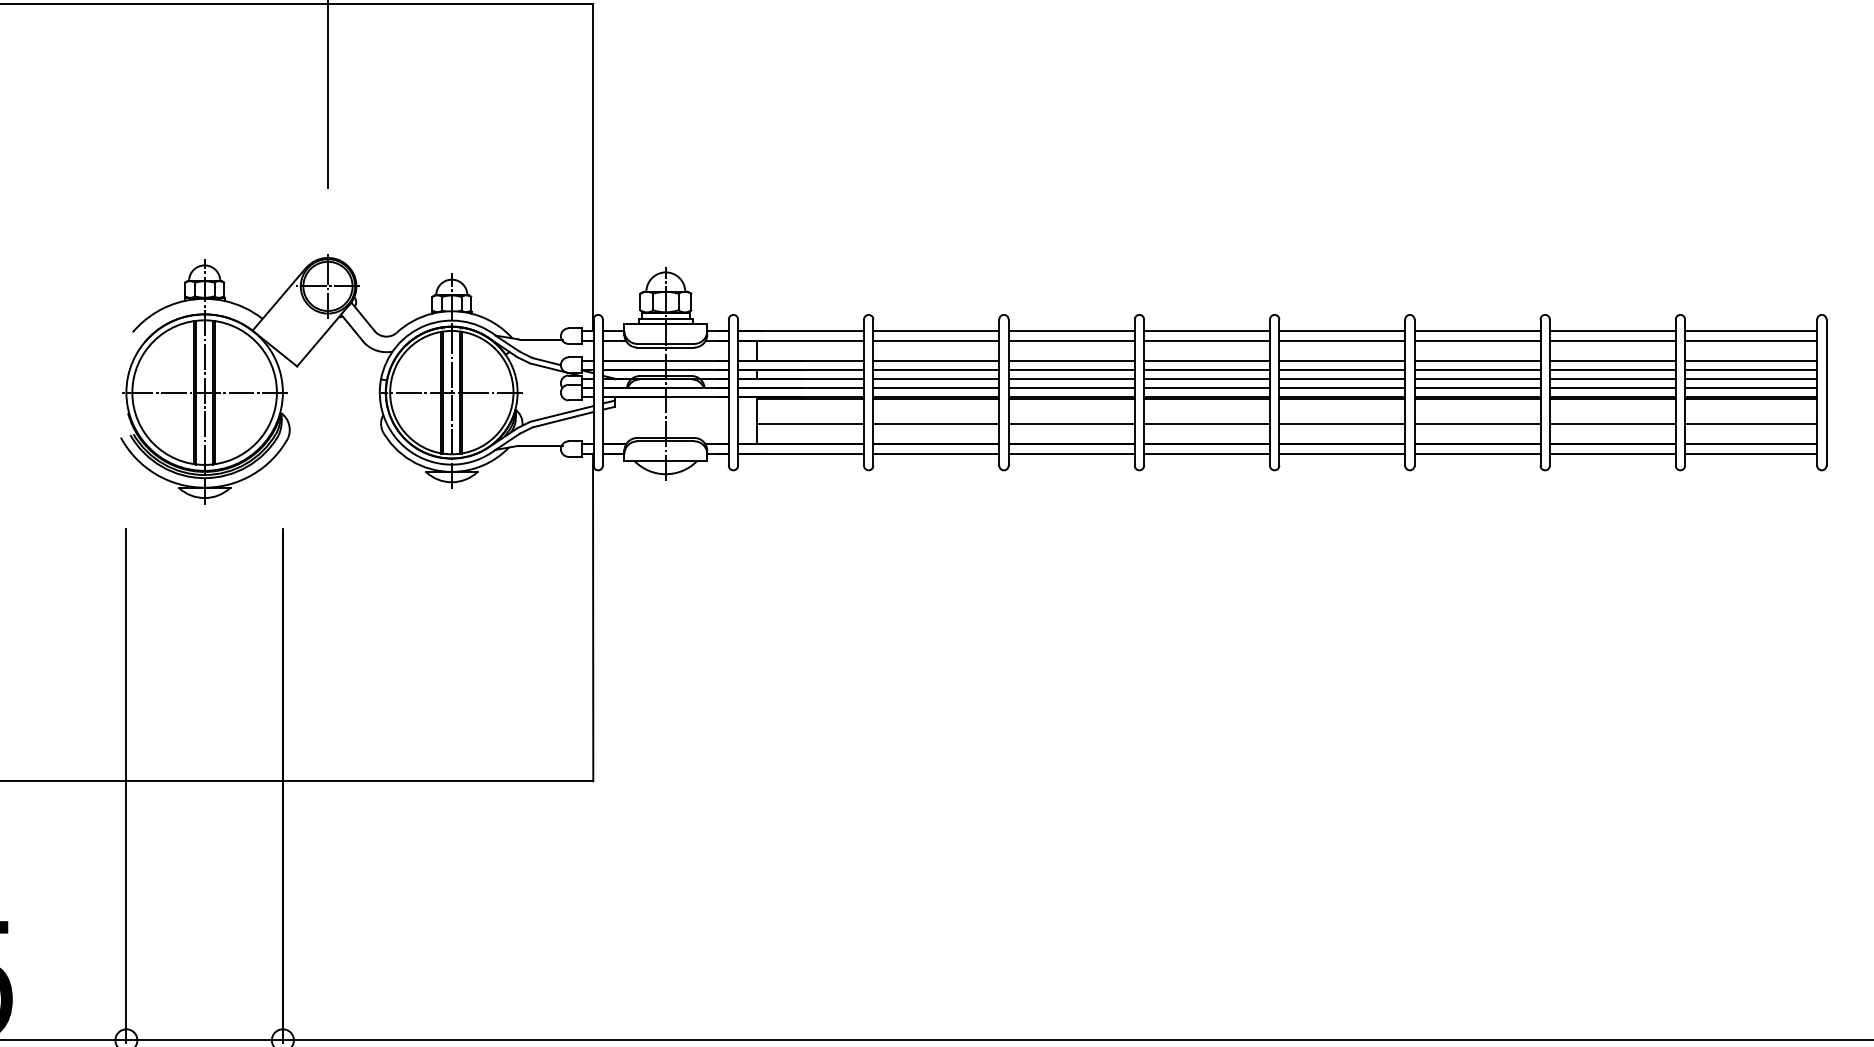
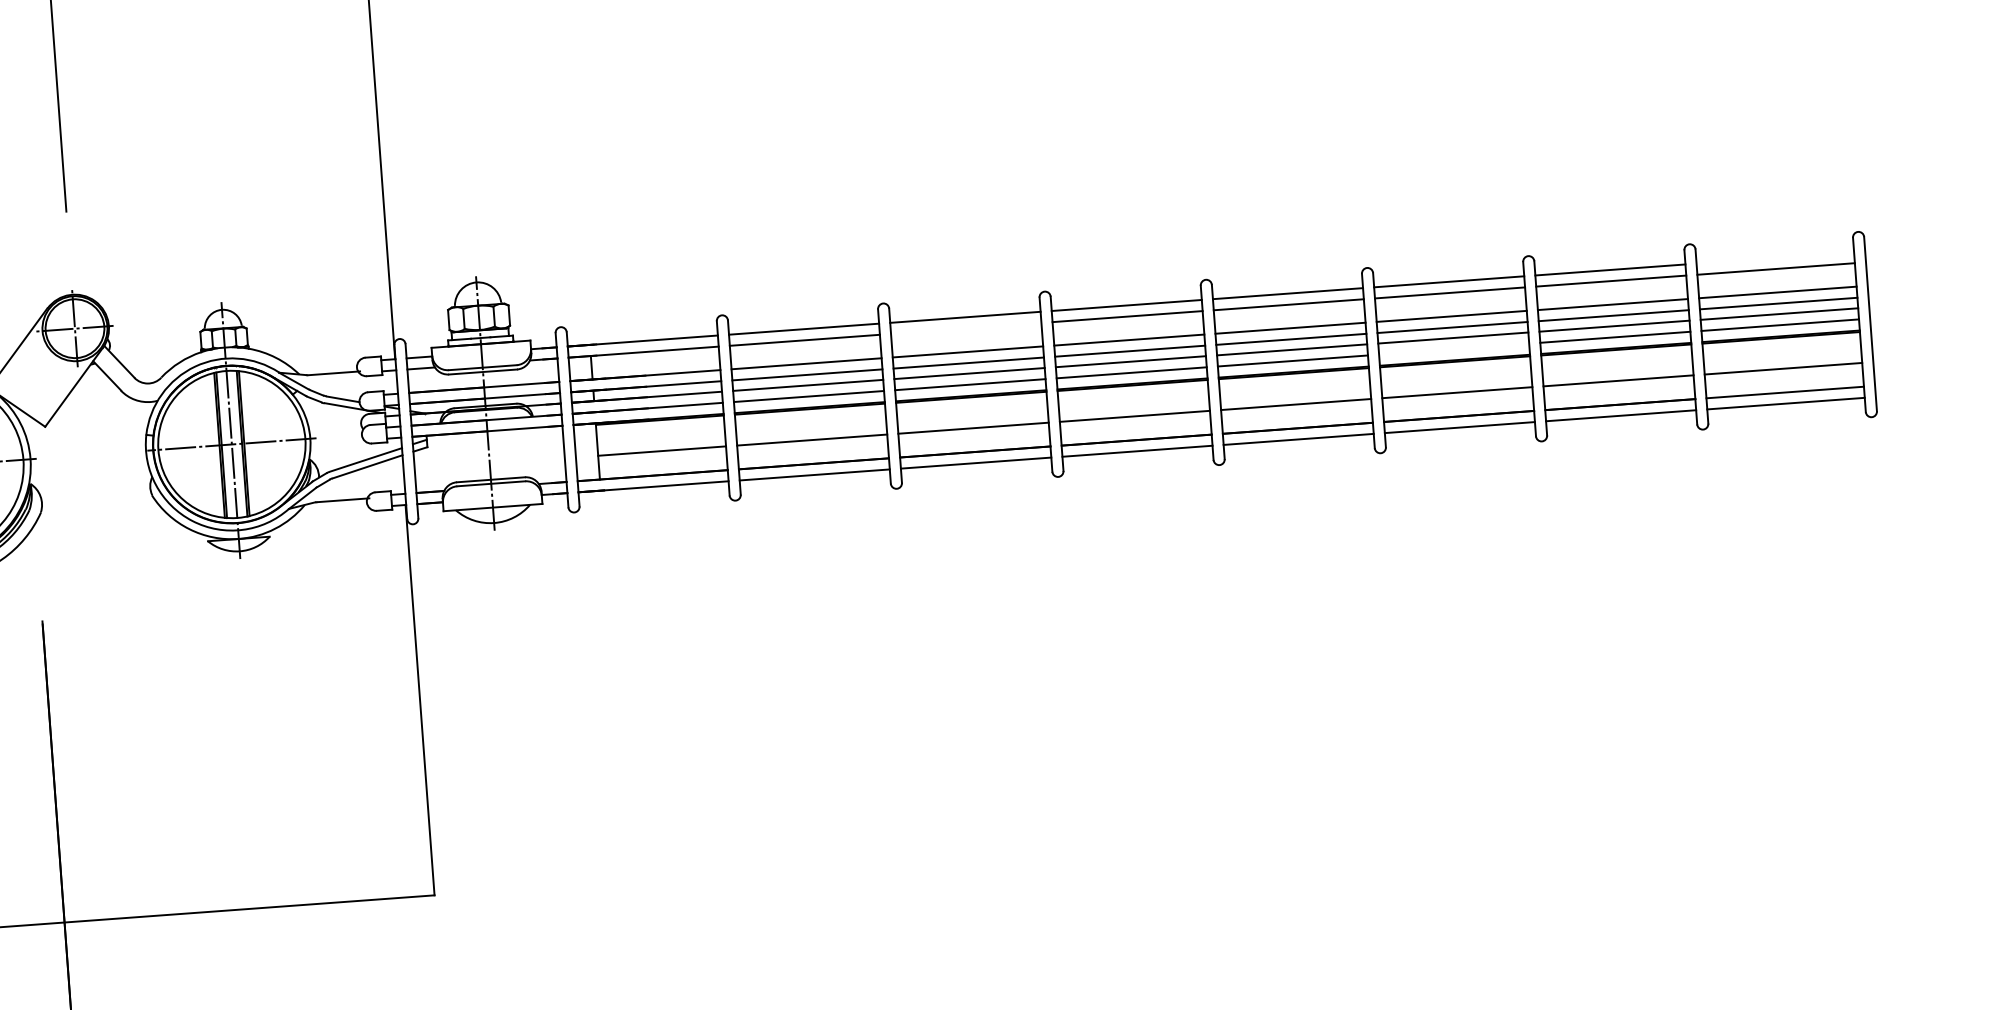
line: (1751, 331) -> (1775, 257), removed
line: (1071, 340) -> (965, 328), removed
line: (1477, 387) -> (1454, 348), removed

